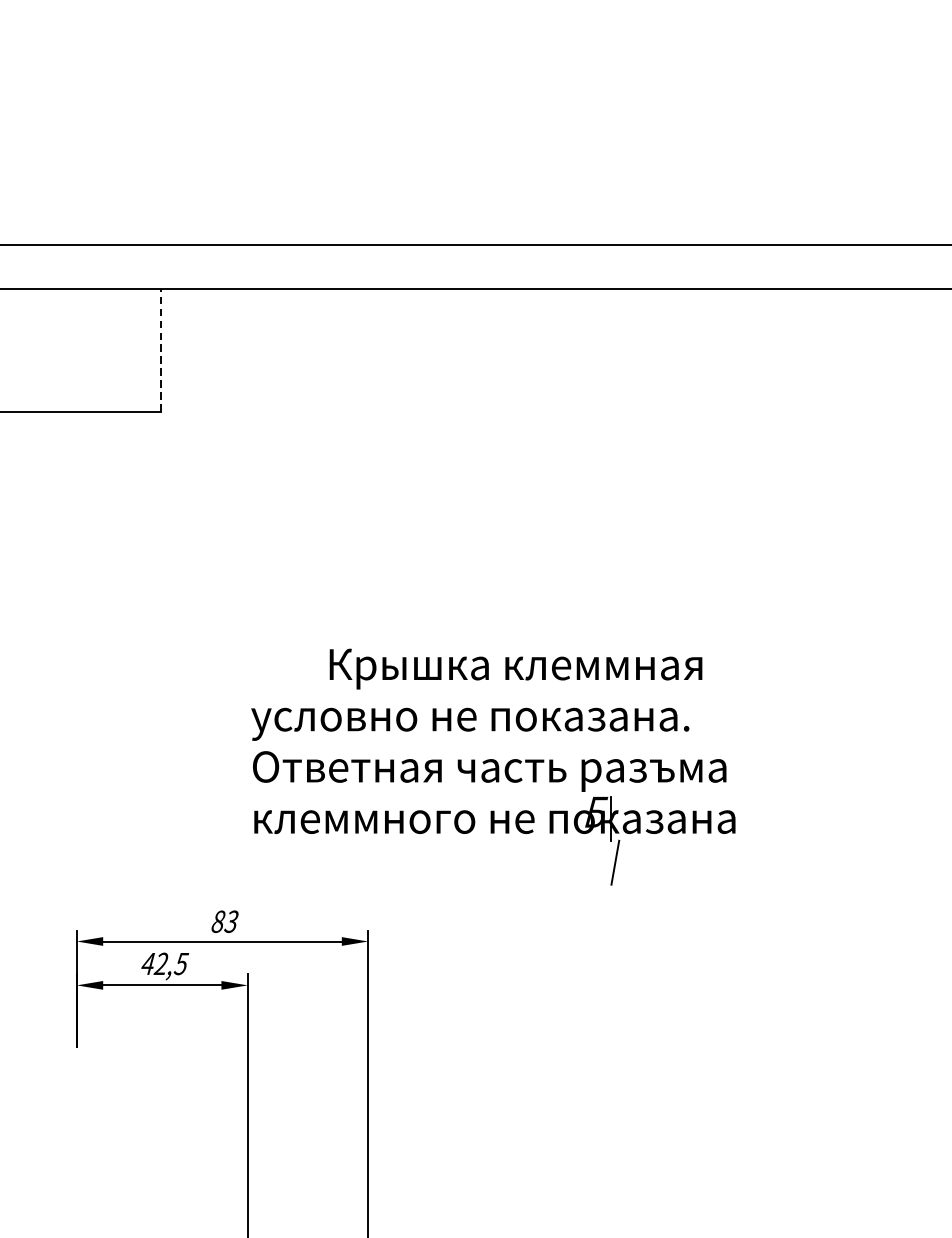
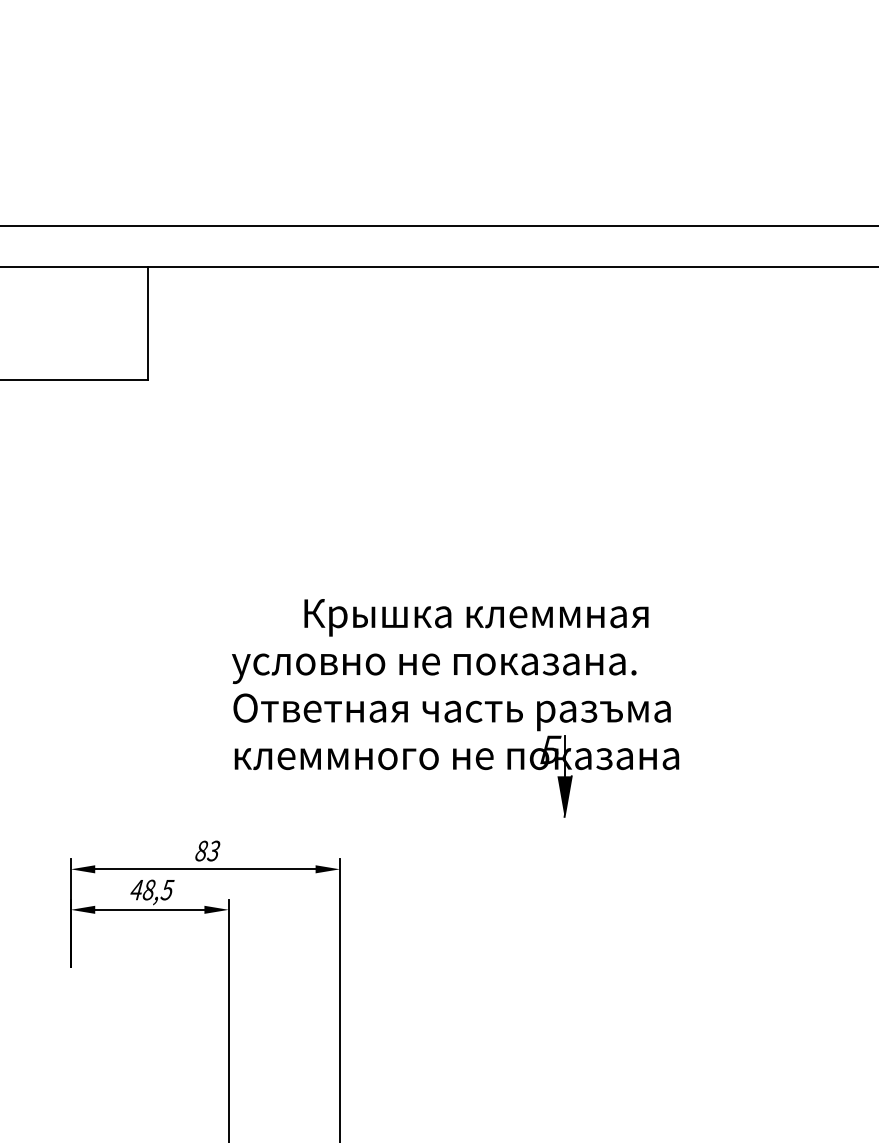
line: (160, 350) -> (148, 323), dashed -> solid
fill: (611, 862) -> (564, 796), added
text: (160, 963) -> (148, 889), 42,5 -> 48,5

